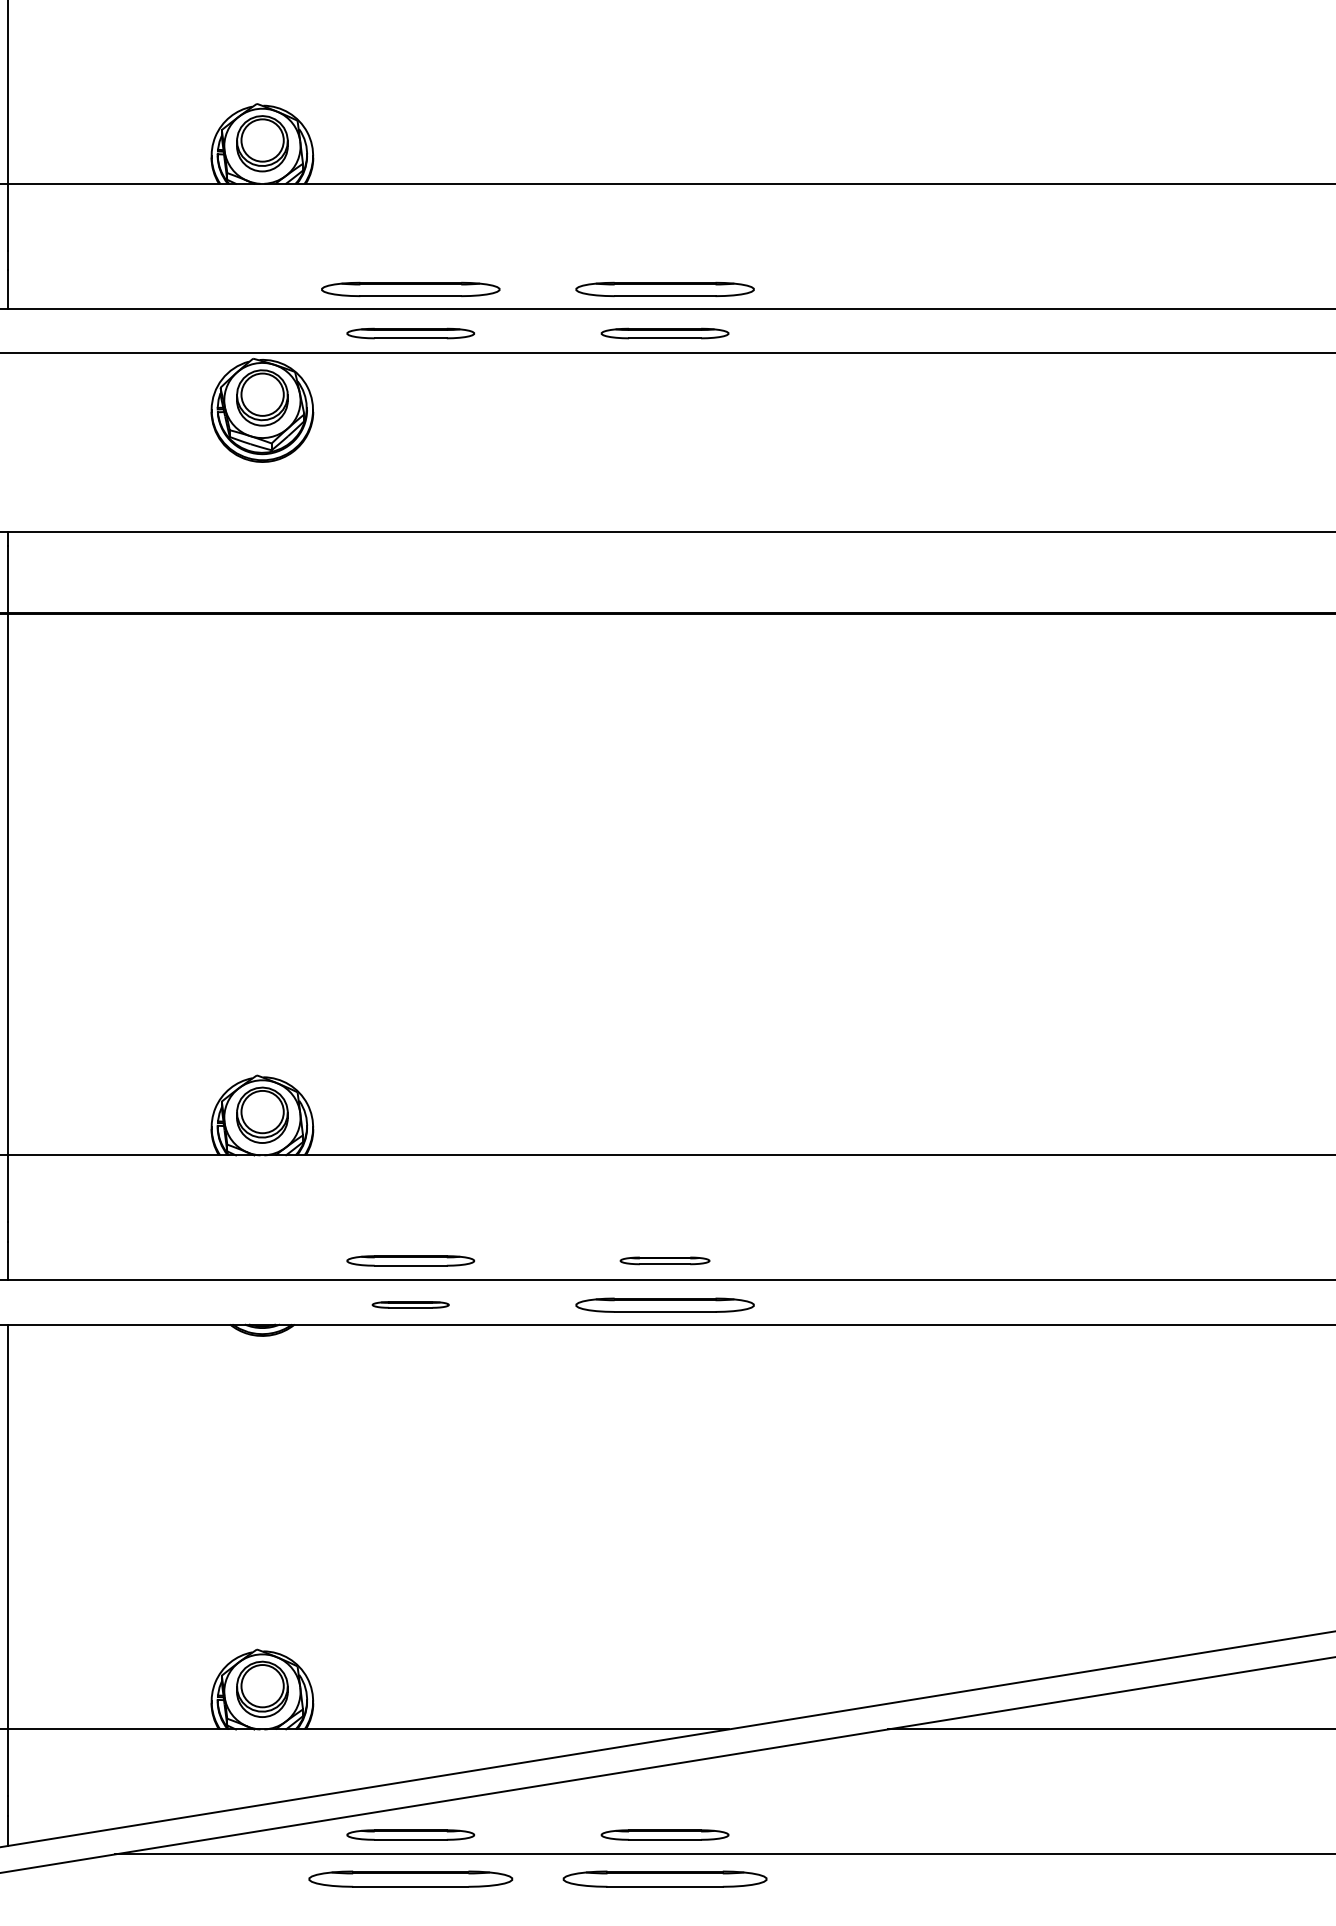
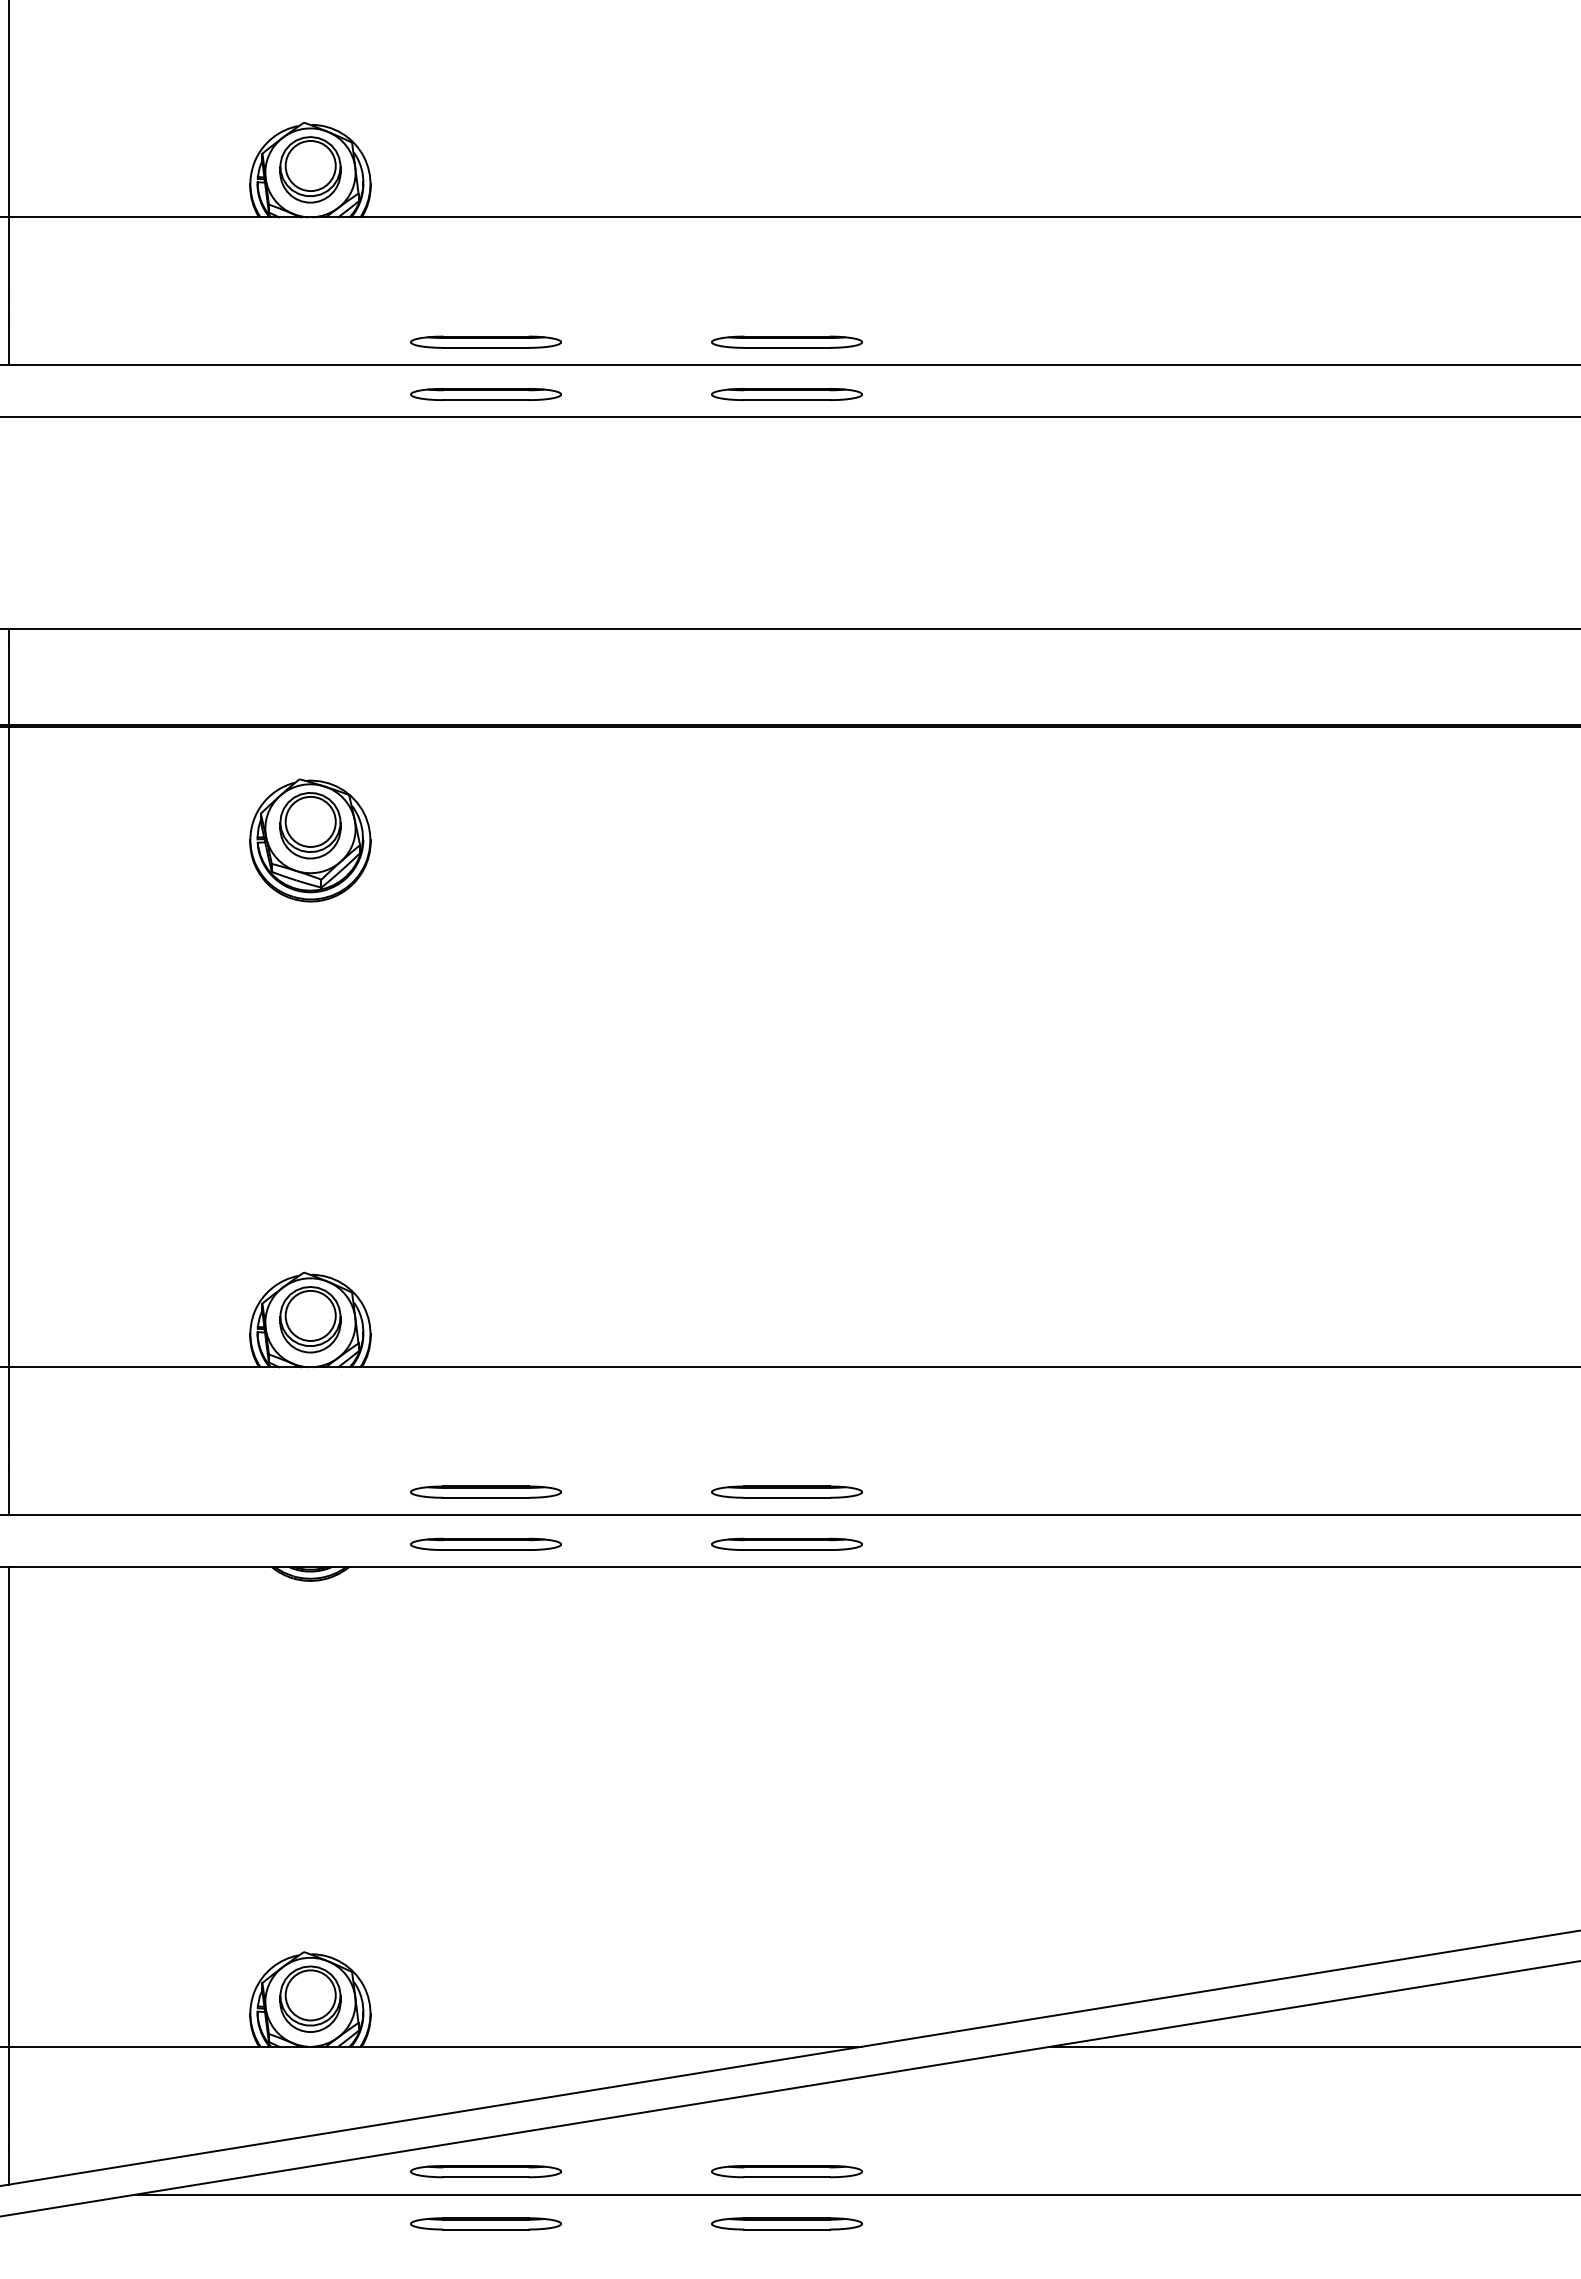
part: (410, 288) -> (485, 341), size x0.71
part: (664, 288) -> (786, 341), size x0.71
part: (262, 410) -> (310, 840), moved
part: (664, 1260) -> (786, 1491), size x1.43
part: (410, 1304) -> (485, 1543), size x1.67
part: (664, 1304) -> (786, 1543), size x0.71
part: (410, 1878) -> (485, 2223), size x0.62
part: (664, 1878) -> (786, 2223), size x0.62

